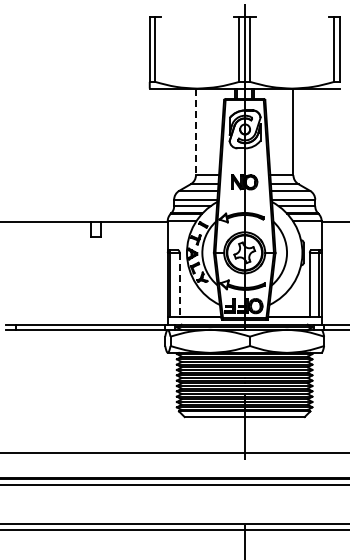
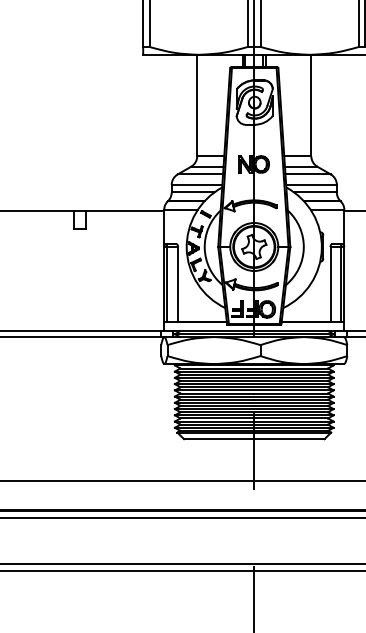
line: (195, 132) -> (196, 106), dashed -> solid
line: (179, 285) -> (177, 285), dashed -> solid

